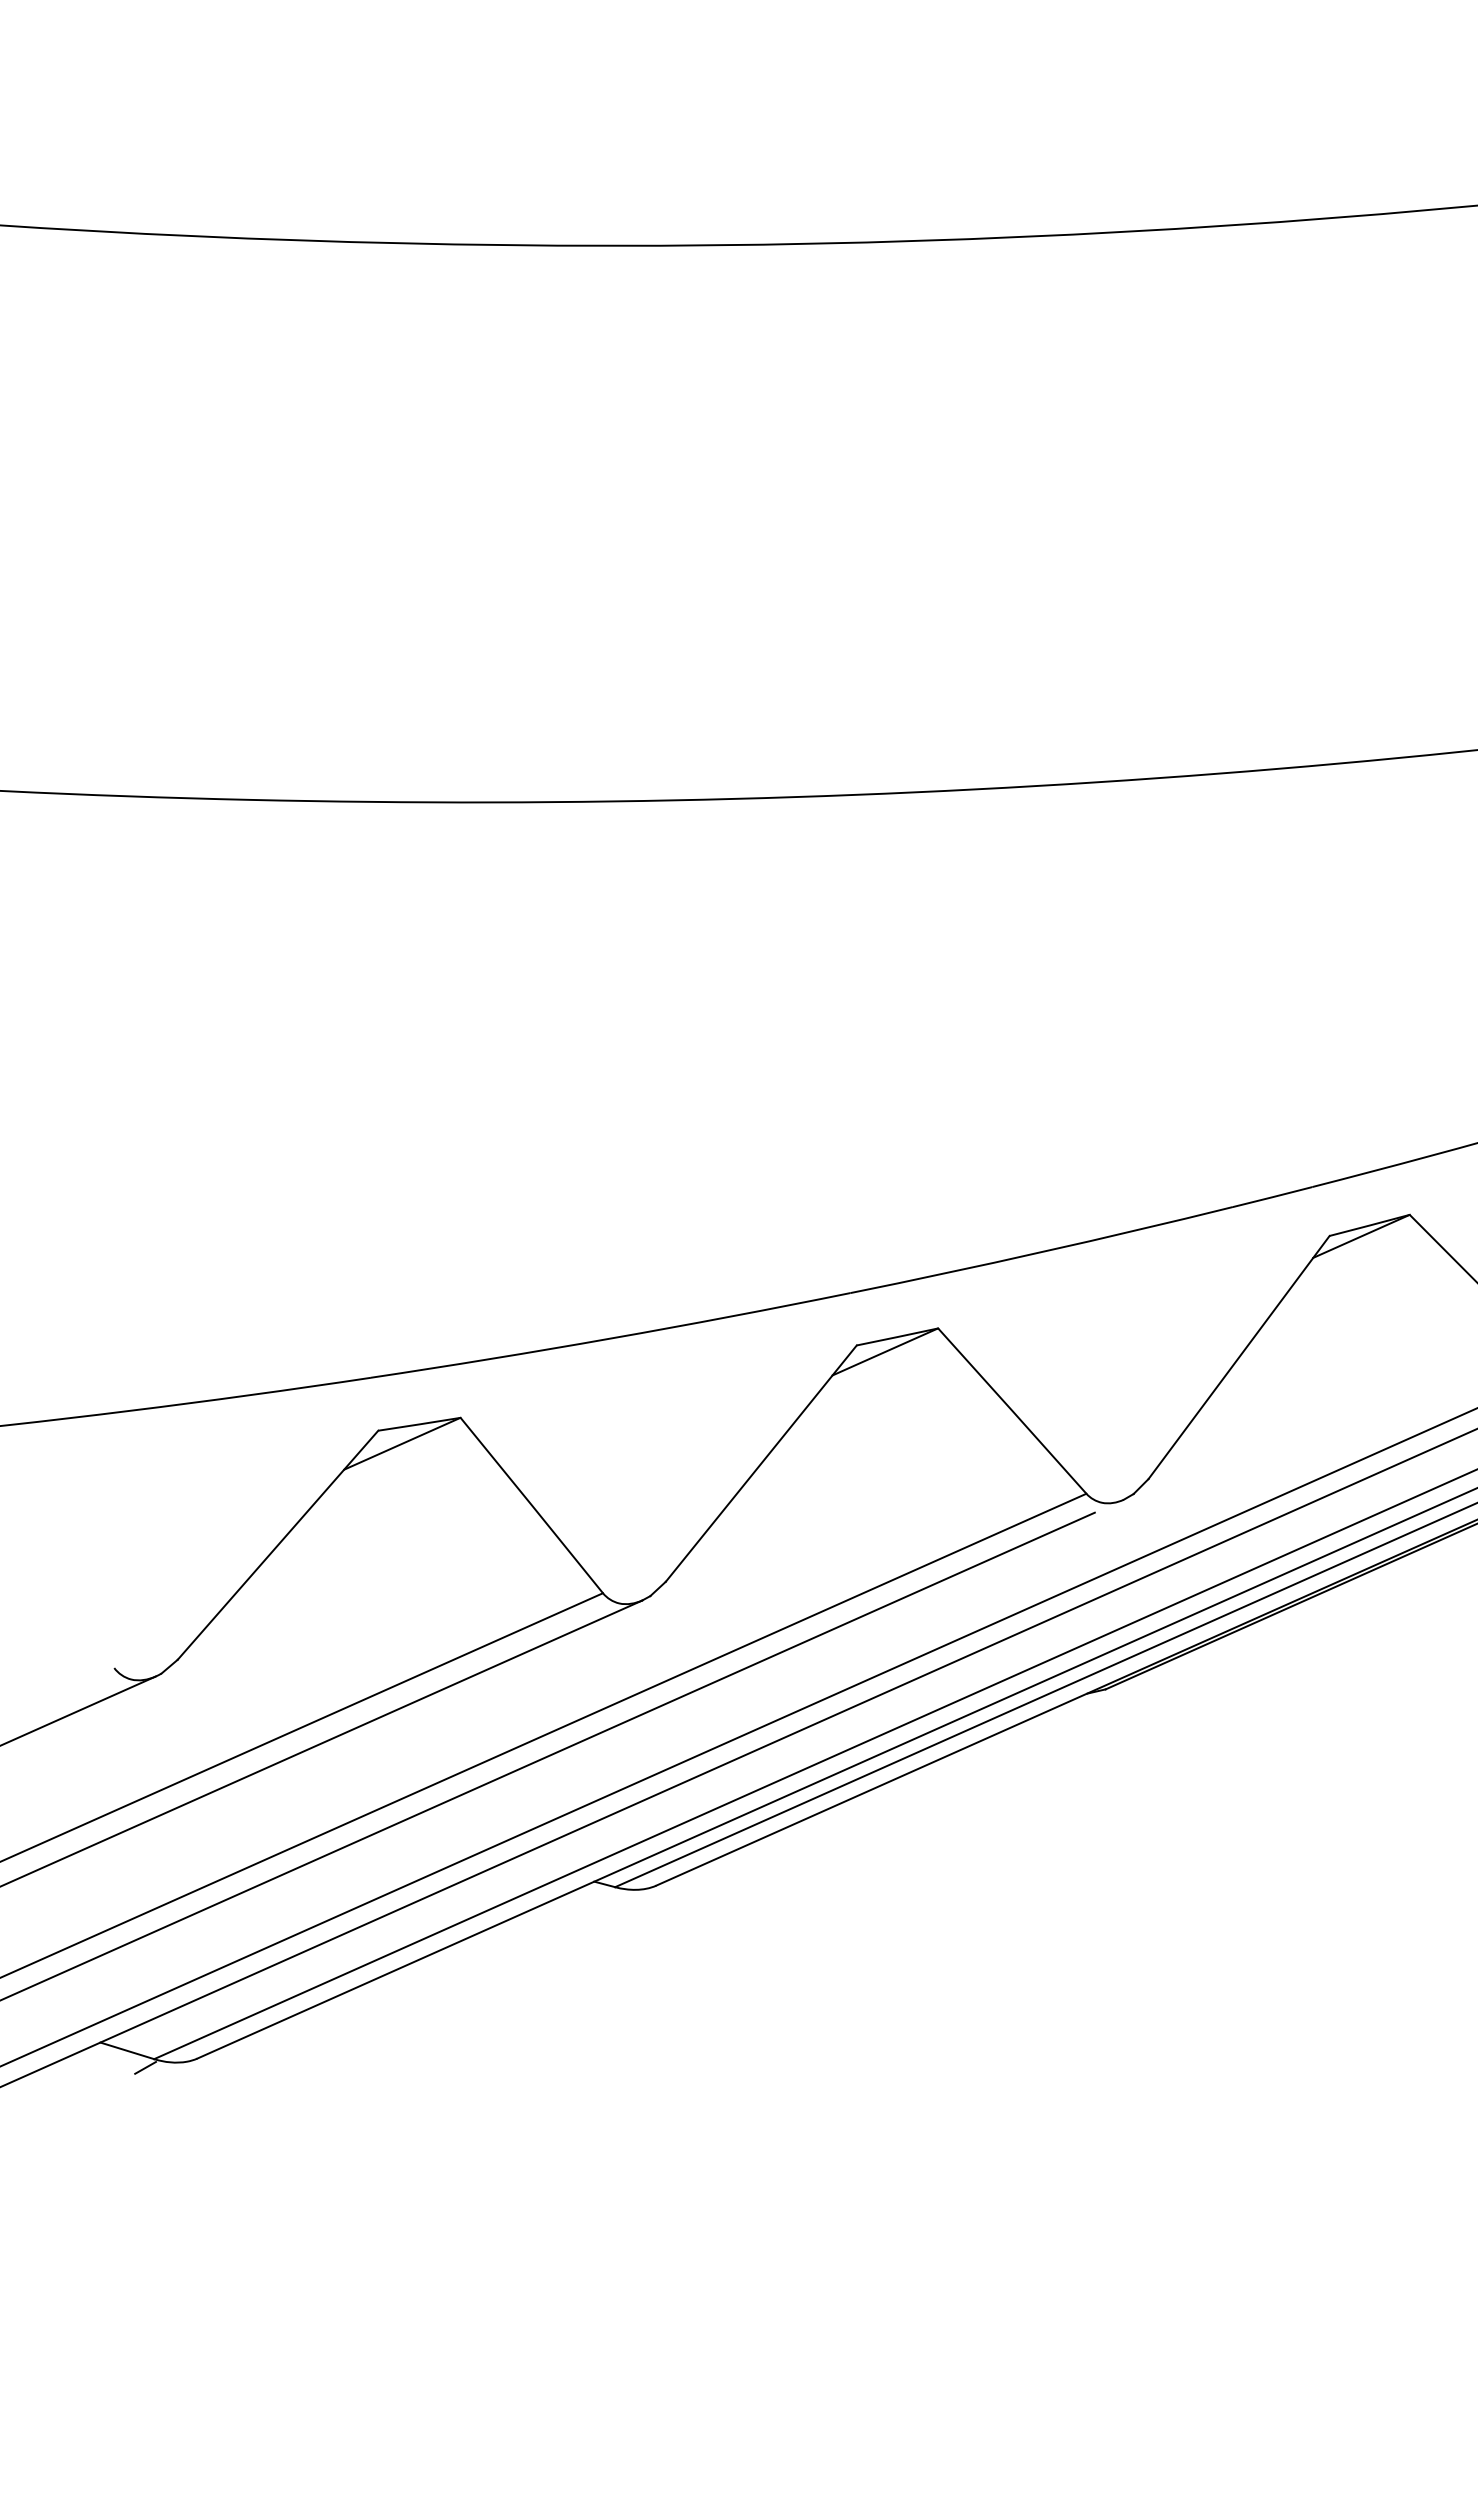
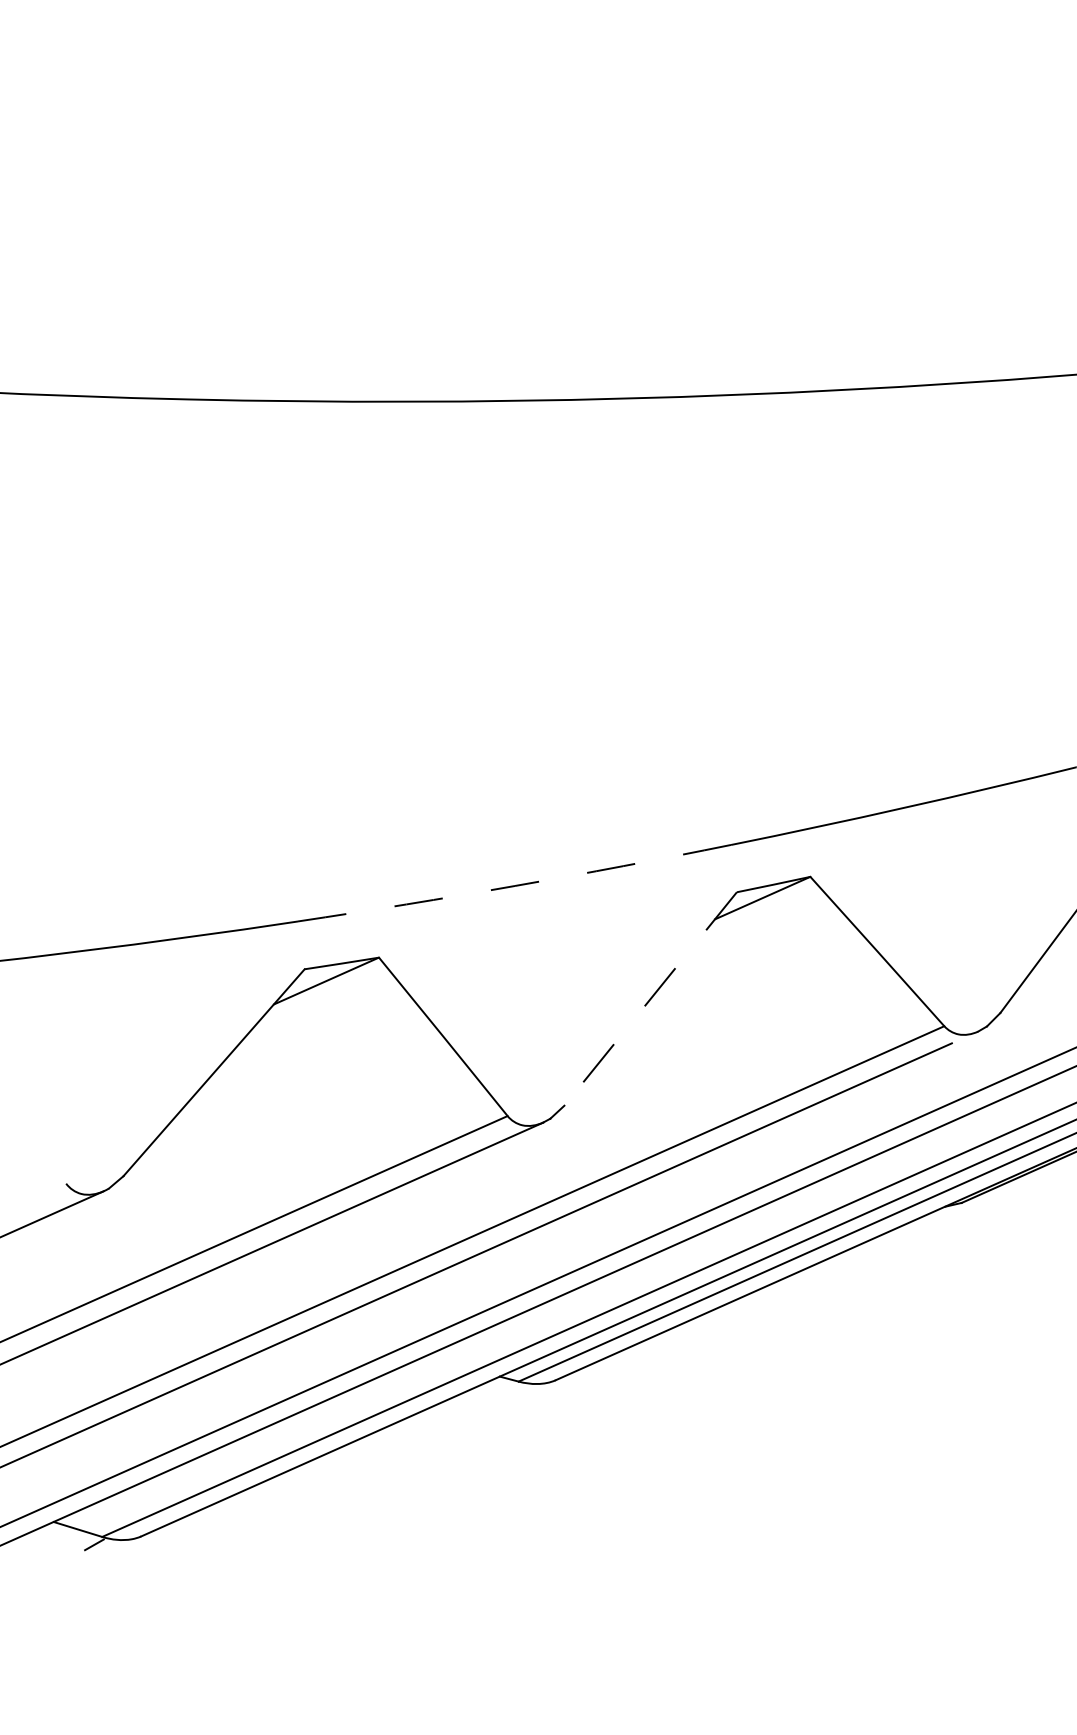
arc: (611, 1338) -> (515, 885), solid -> dashed
line: (761, 1463) -> (650, 998), solid -> dashed

